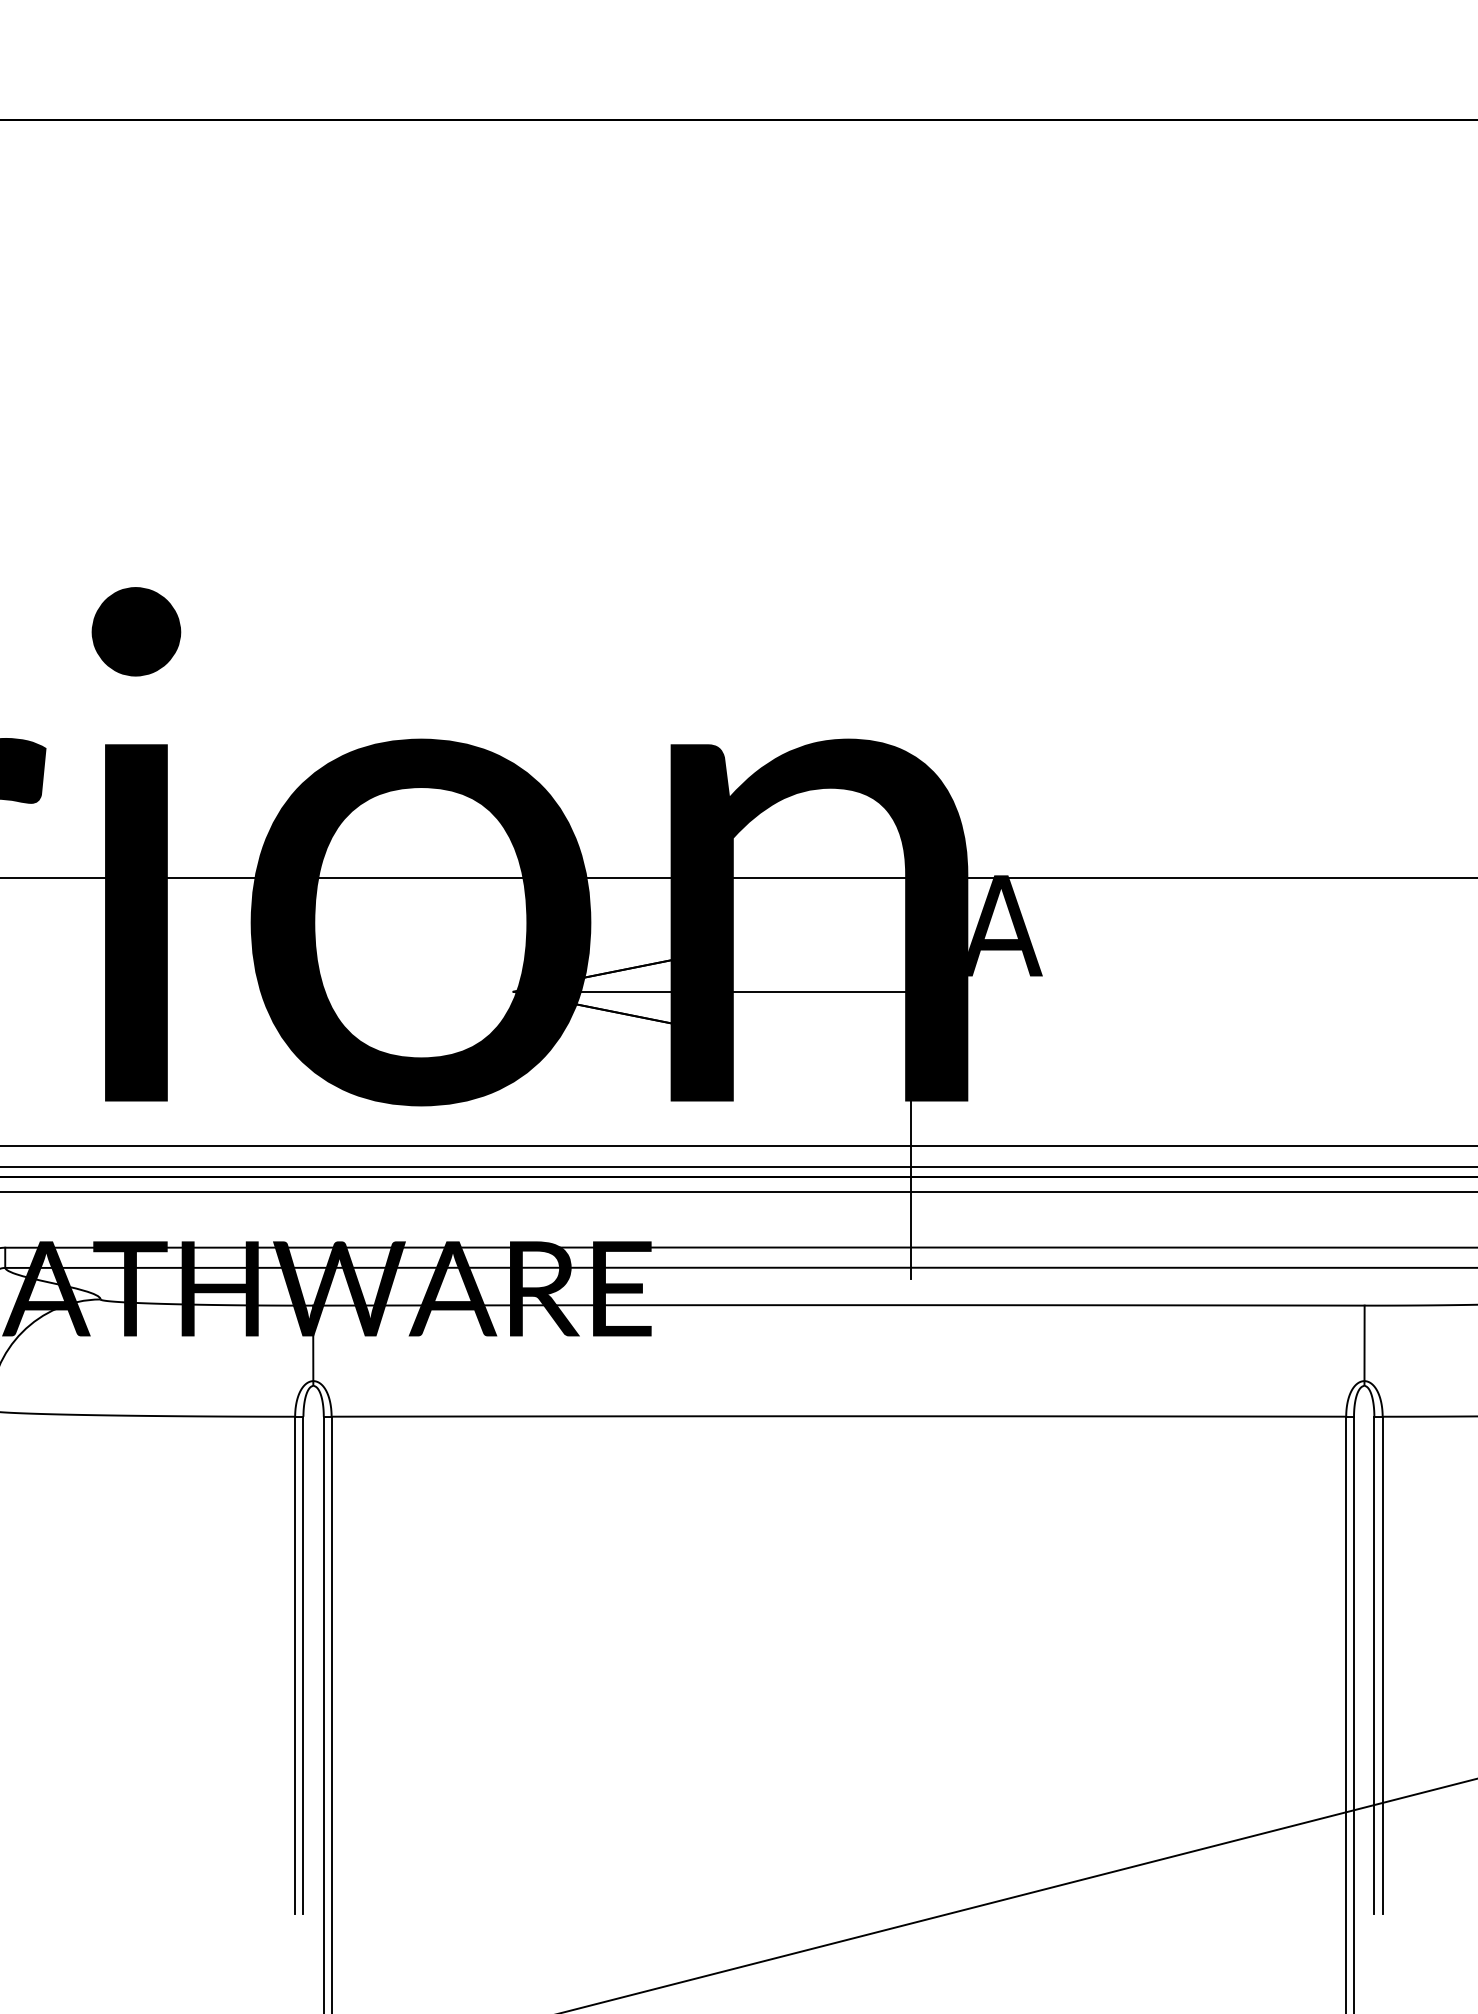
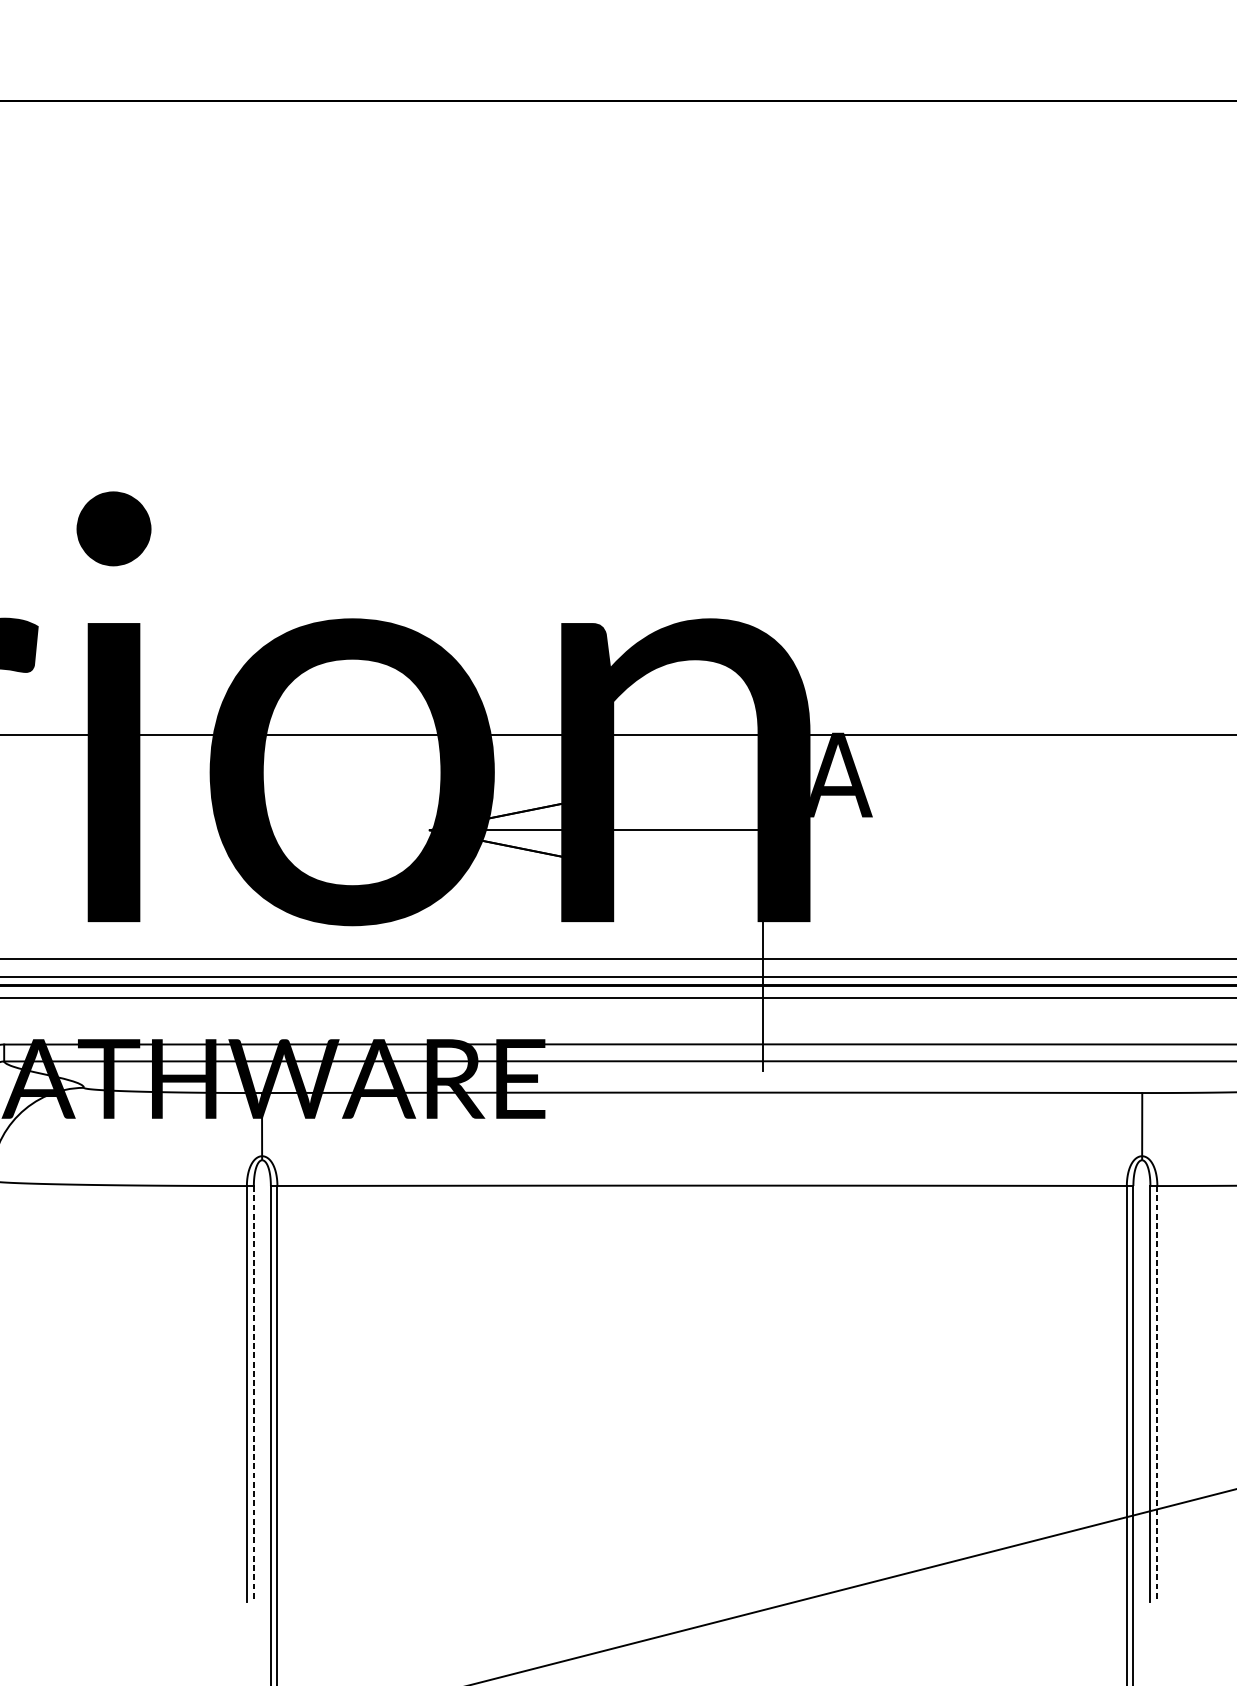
line: (303, 1665) -> (253, 1394), solid -> dashed
line: (1382, 1665) -> (1157, 1394), solid -> dashed

